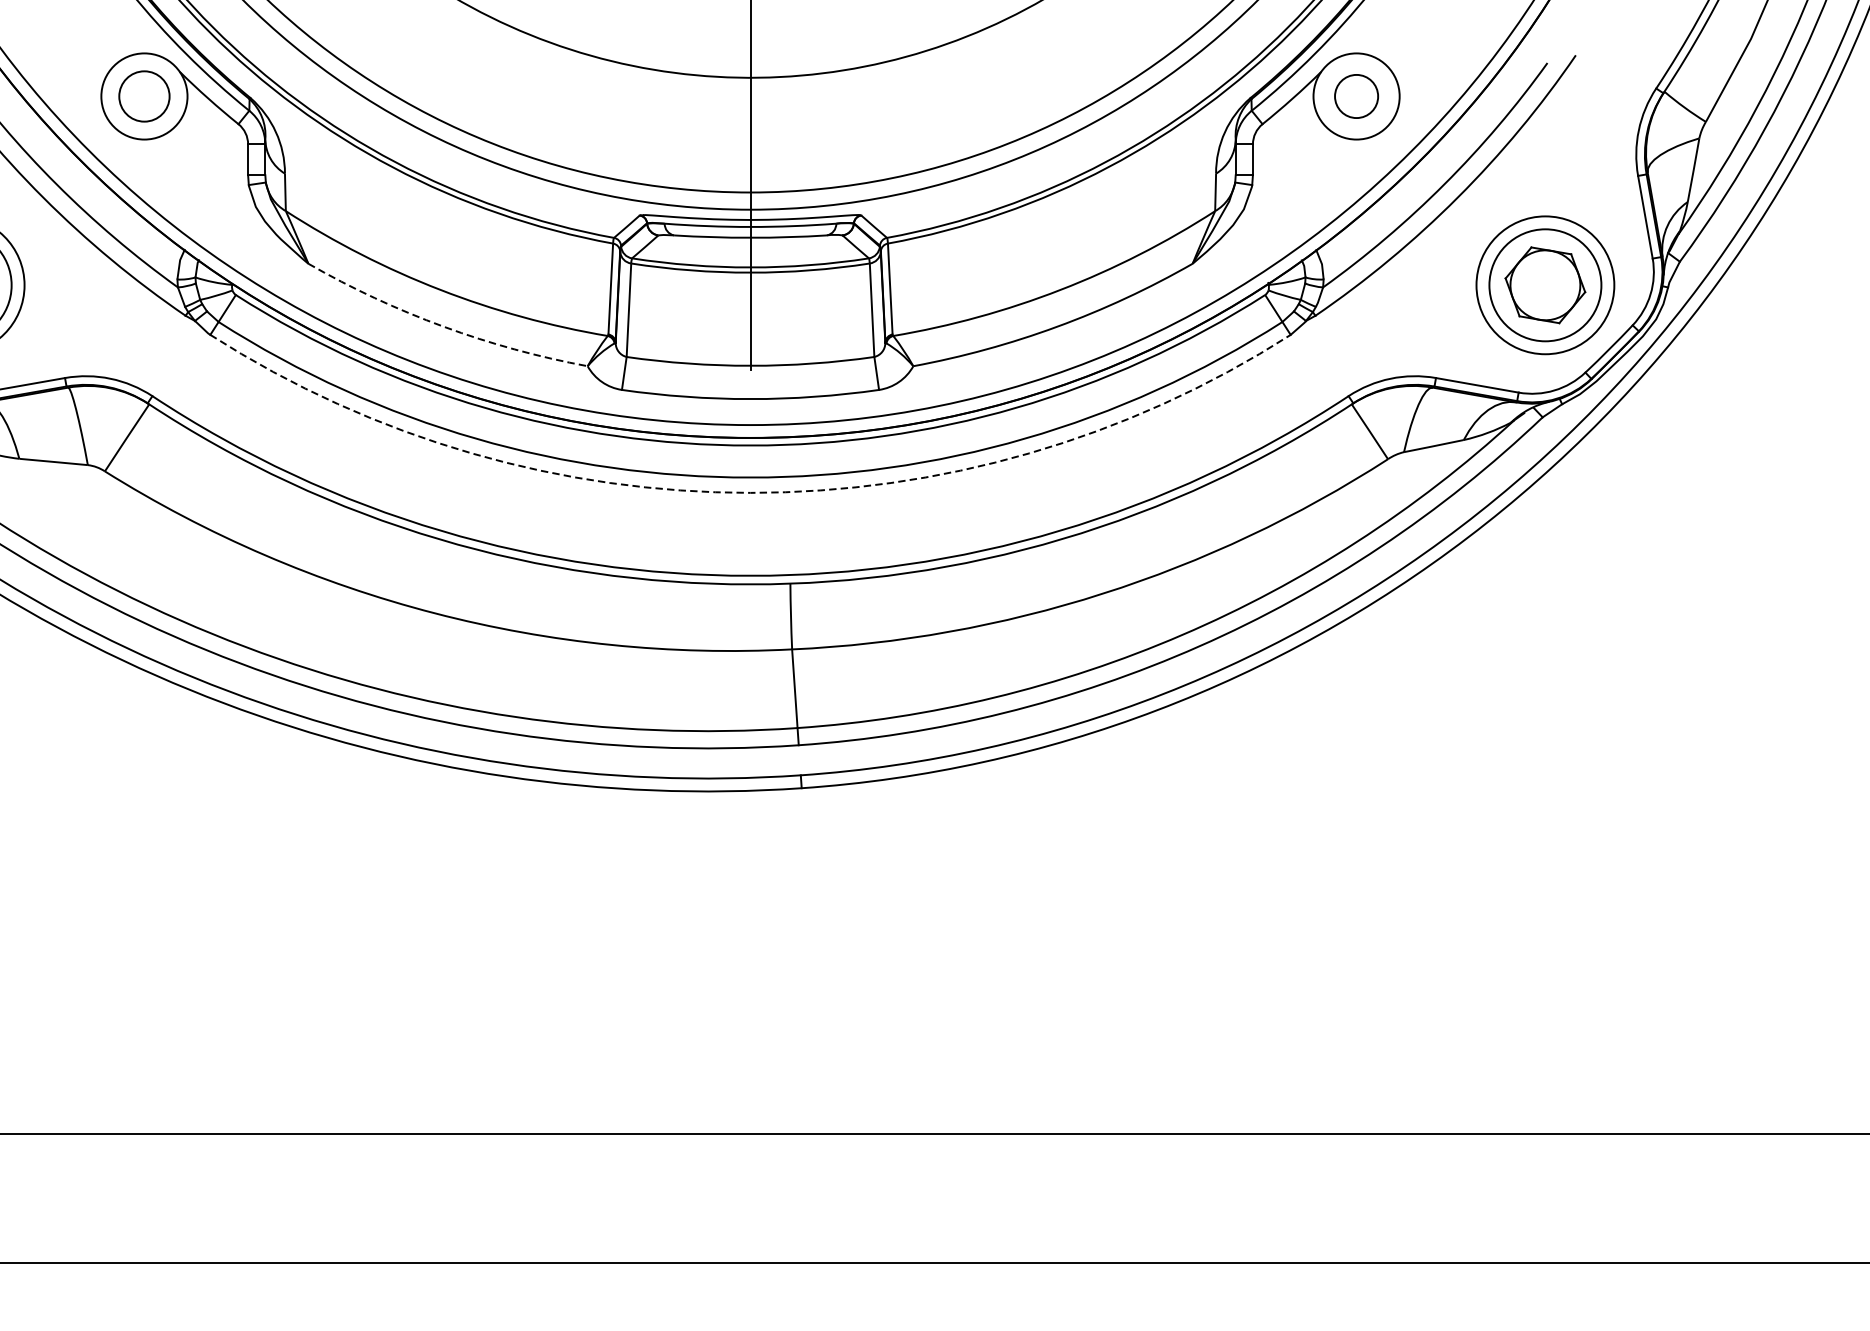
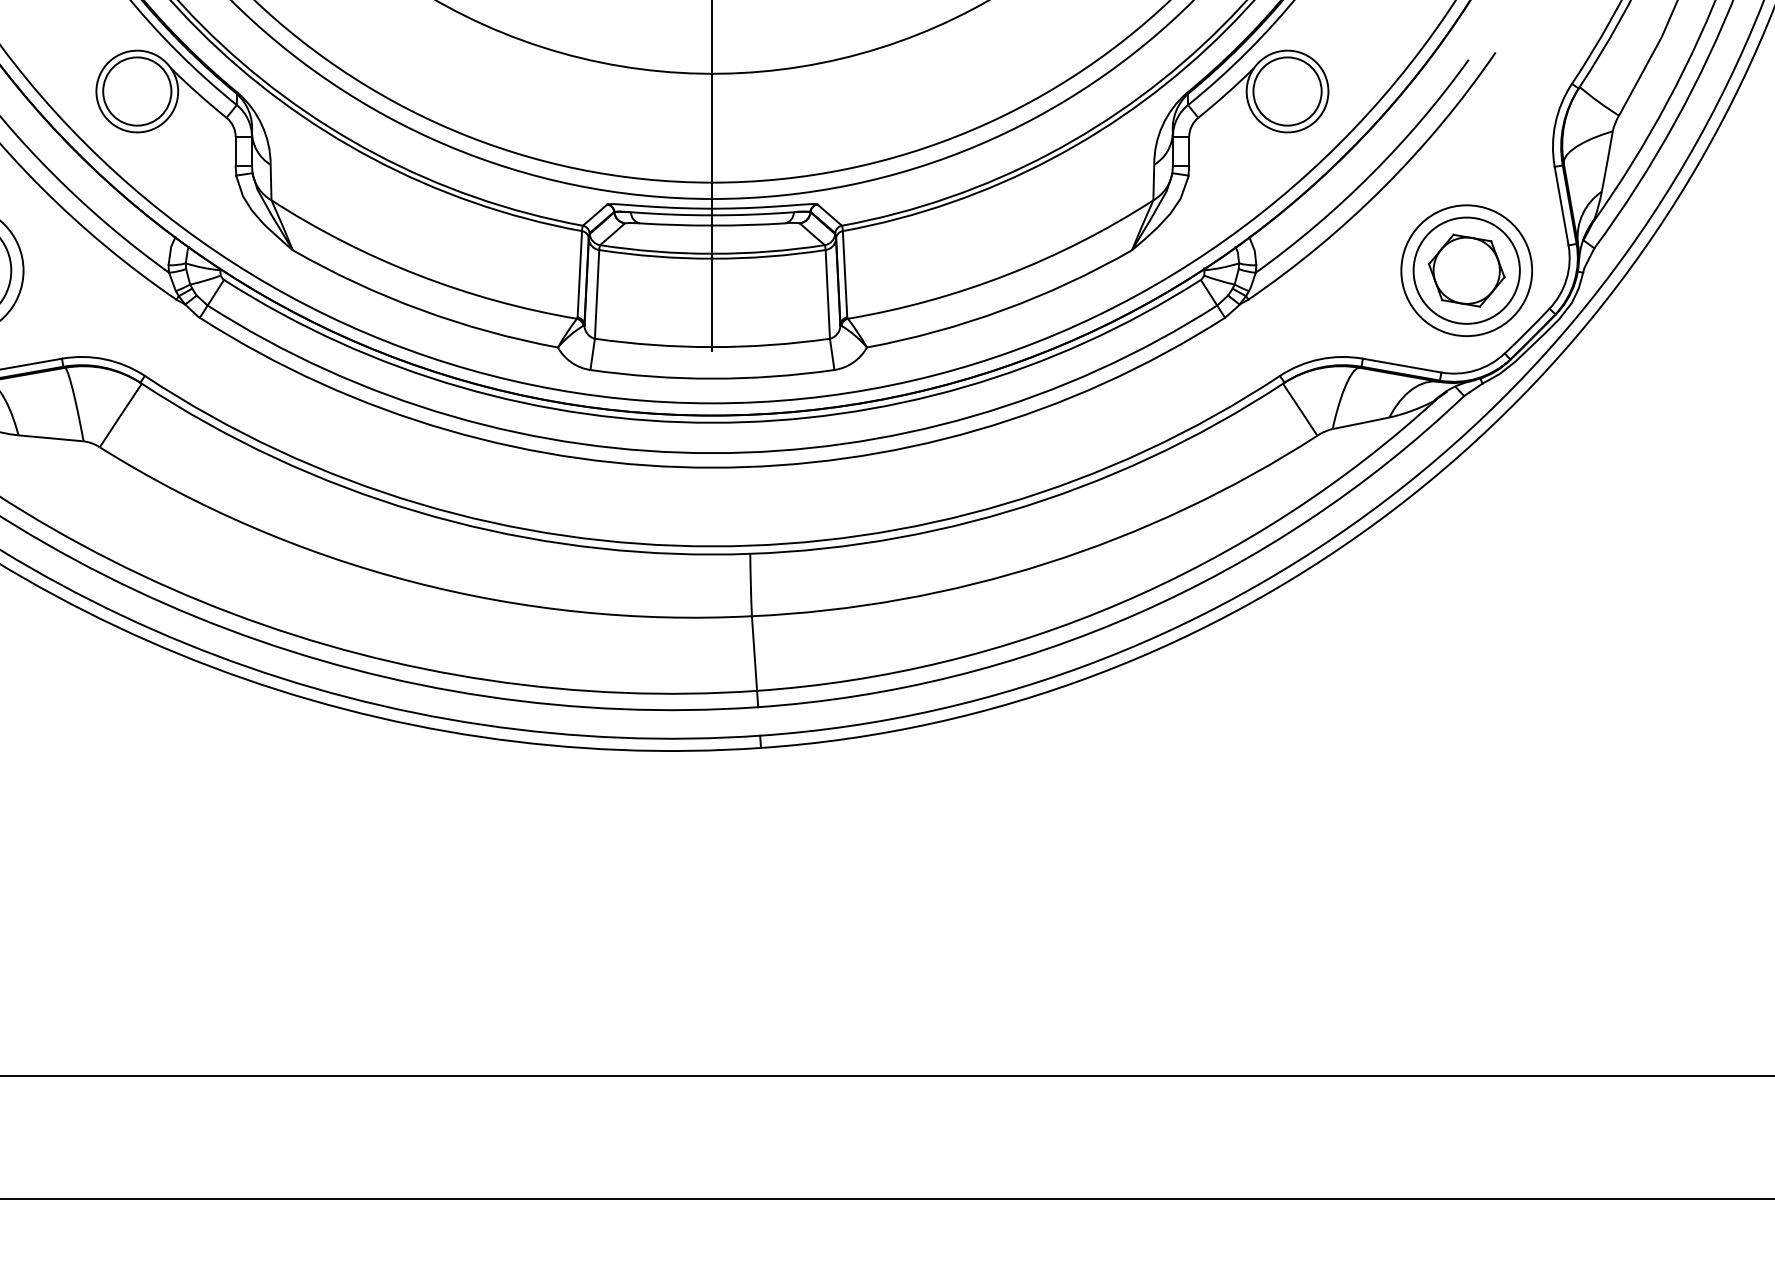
circle: (144, 96) -> (137, 91), size x1.43
circle: (1356, 96) -> (1287, 91), size x1.67
arc: (443, 327) -> (421, 310), dashed -> solid
arc: (750, 492) -> (712, 467), dashed -> solid

